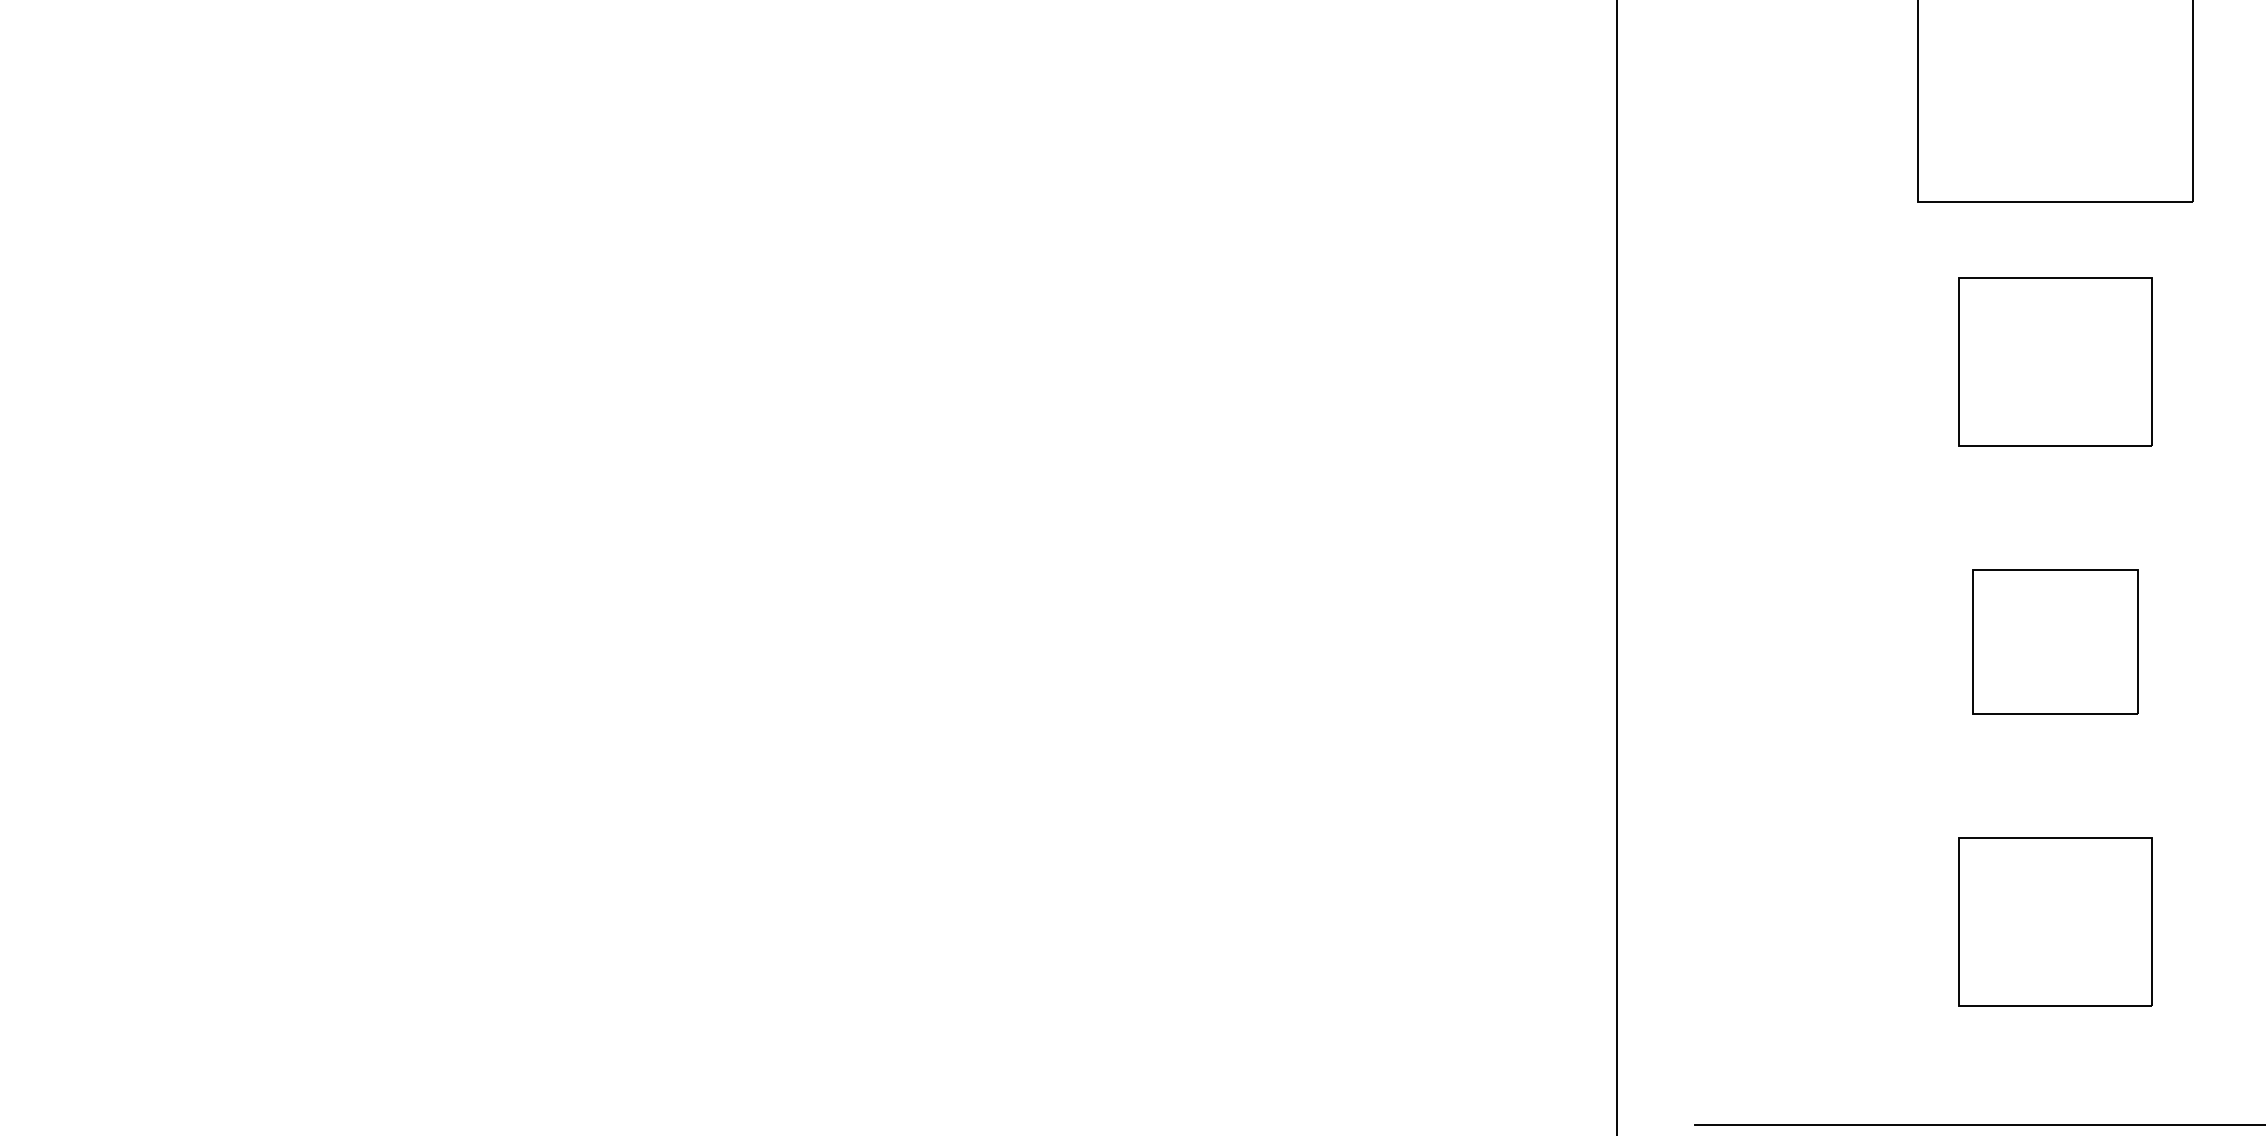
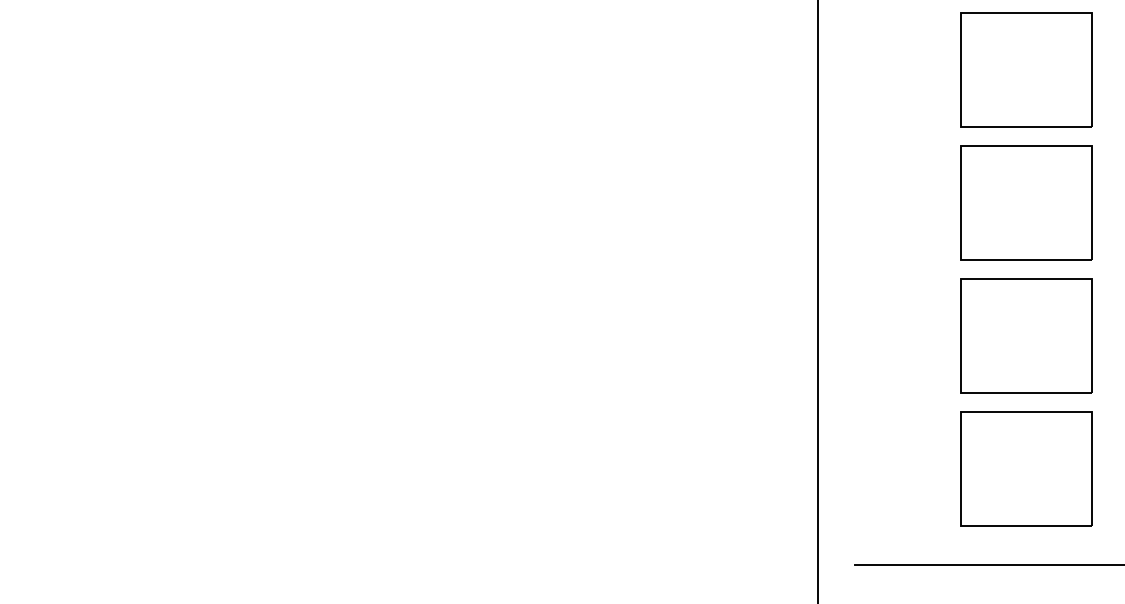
part: (2055, 361) -> (1026, 202), size x1.43
part: (2055, 641) -> (1026, 335), size x1.67
part: (2055, 921) -> (1026, 468), size x1.43

